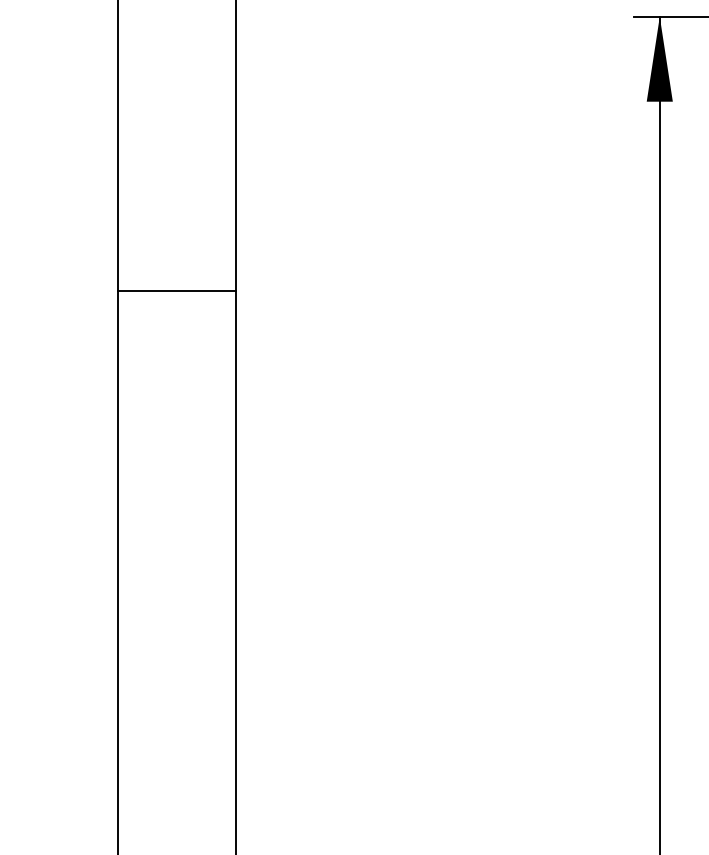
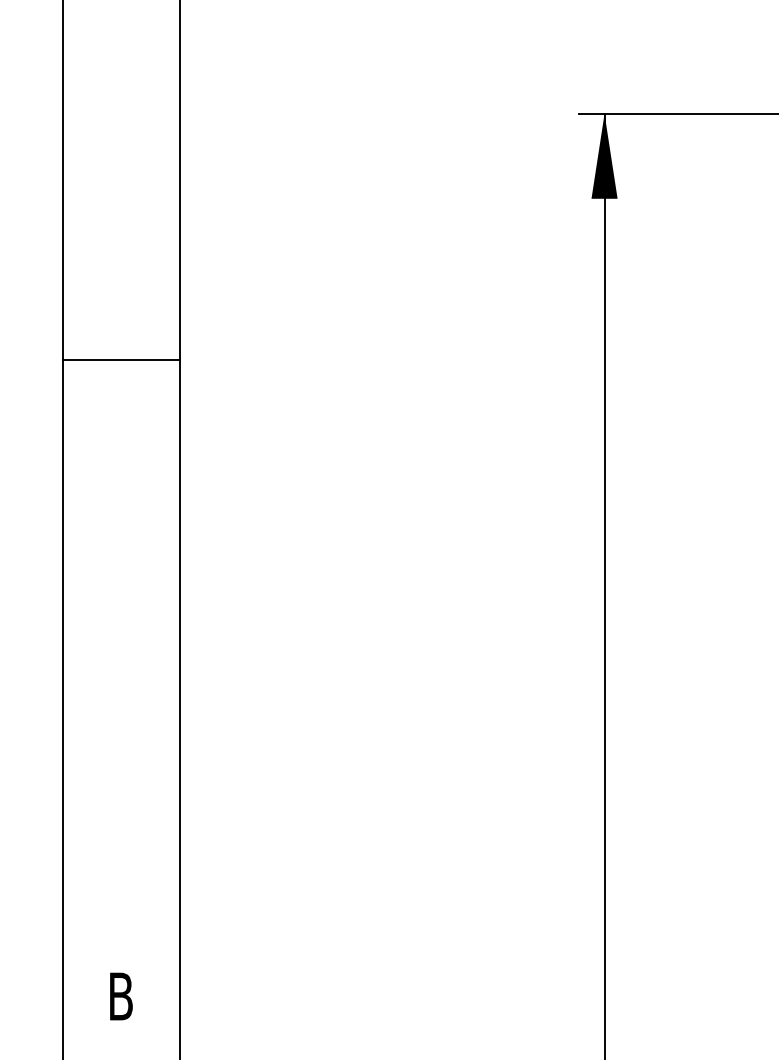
line: (176, 291) -> (121, 360), moved

